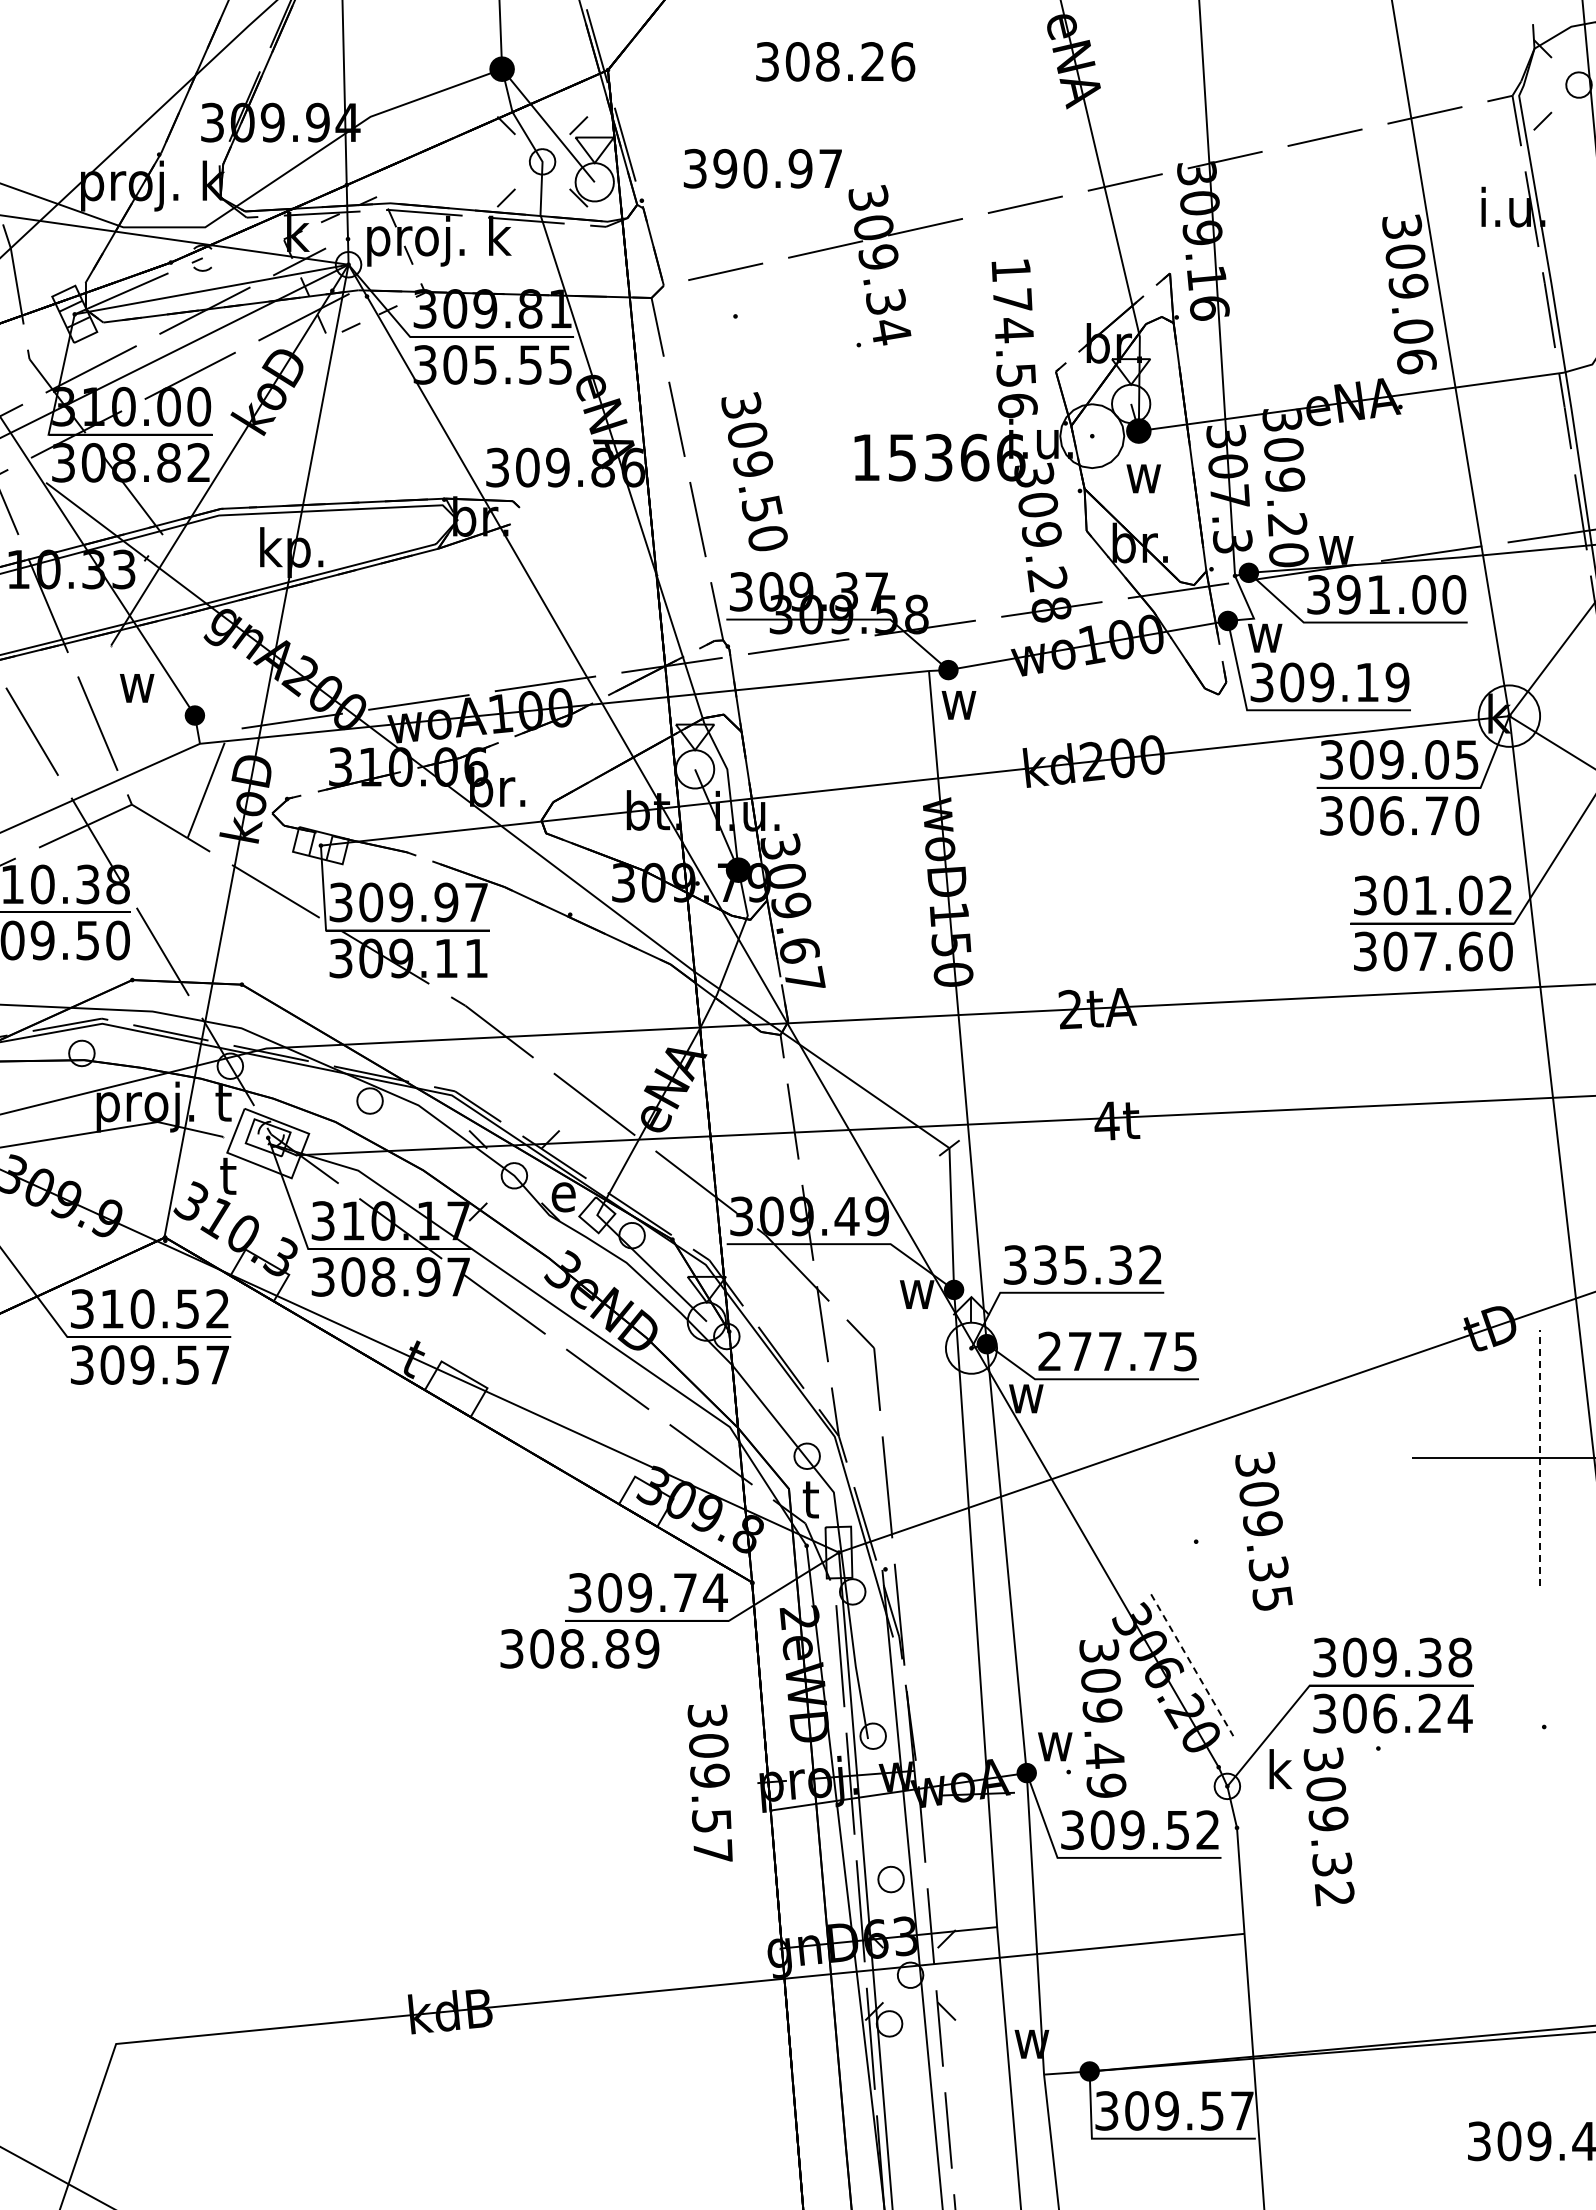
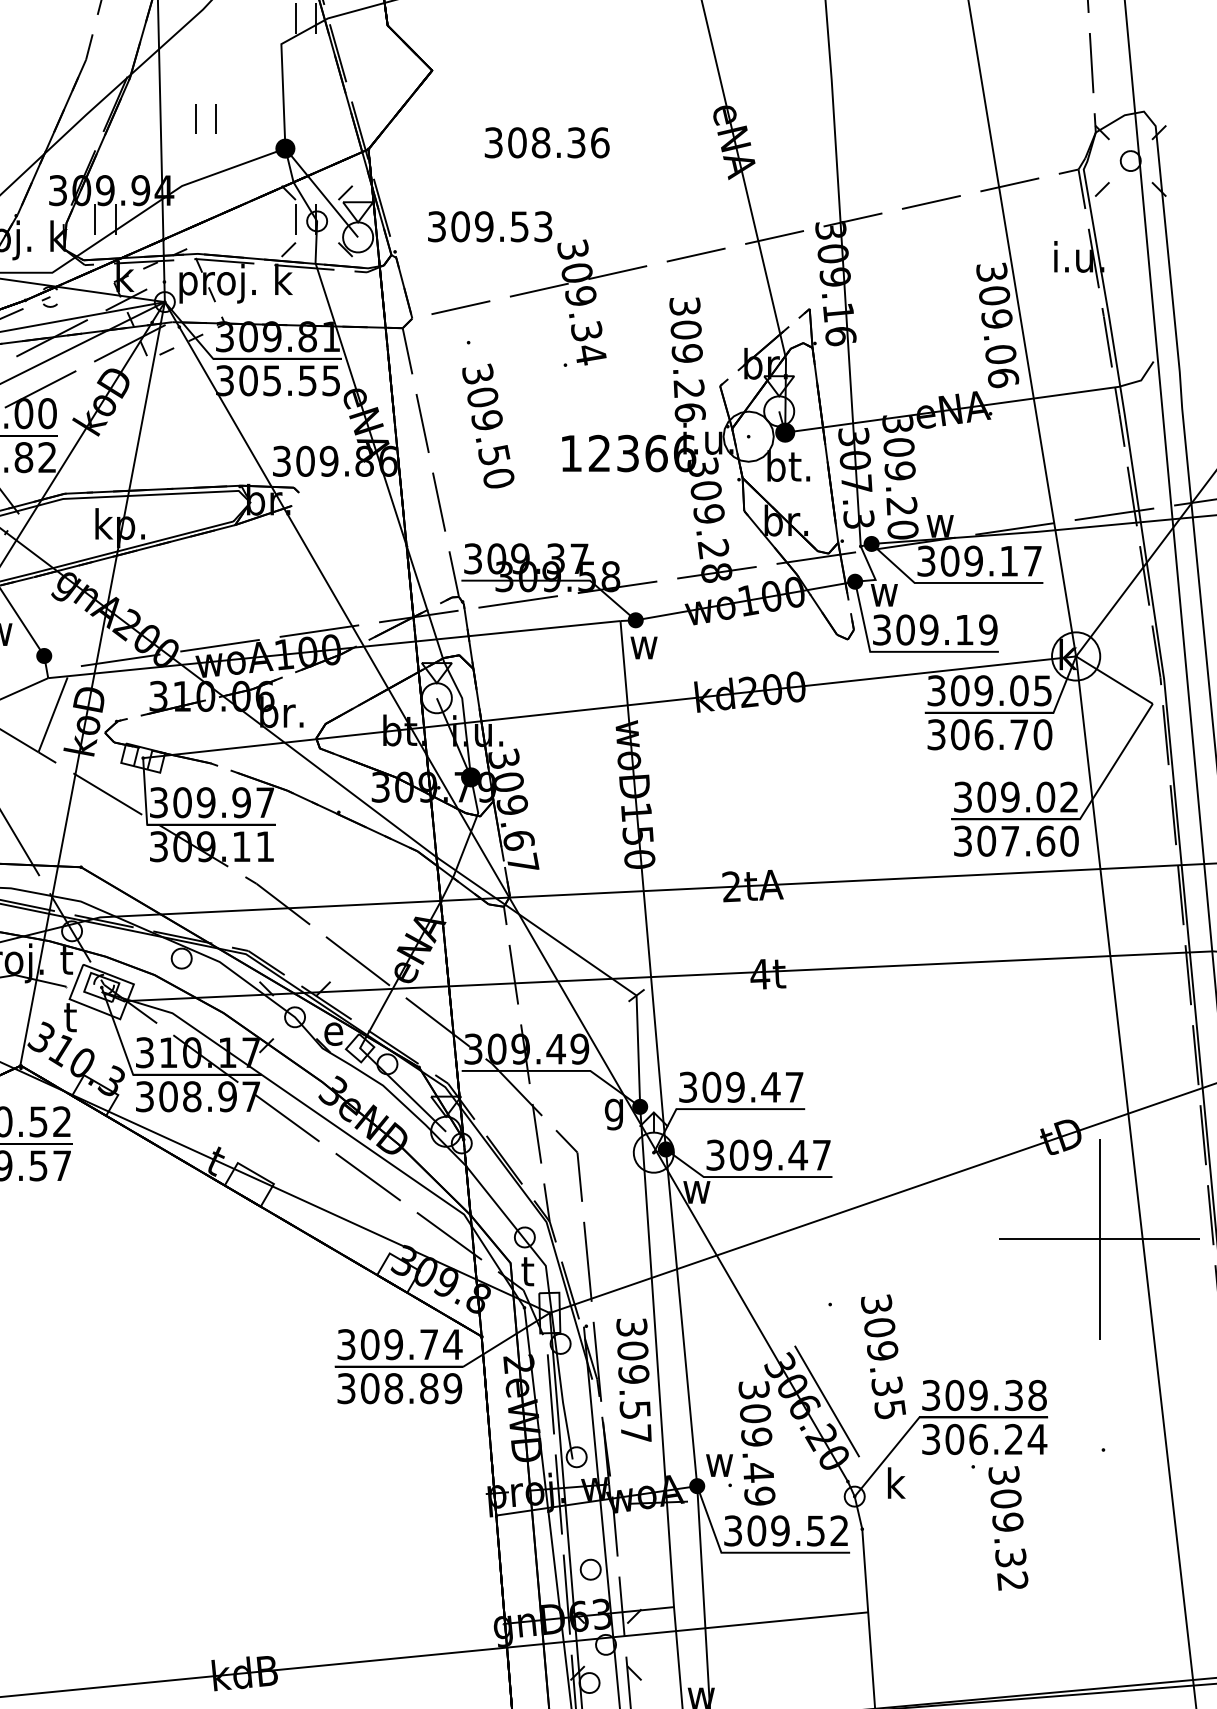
text: (872, 61) -> (576, 142), 308.26 -> 308.36
hatch: (400, 95) -> (205, 169), added
text: (777, 168) -> (501, 226), 390.97 -> 309.53
text: (1013, 322) -> (686, 347), 174.56 -> 309.26
text: (901, 457) -> (598, 453), 15366 -> 12366
text: (754, 471) -> (488, 425), moved
text: (1143, 473) -> (788, 465), w -> bt.
text: (1401, 594) -> (991, 560), 391.00 -> 309.17
text: (1425, 895) -> (1010, 797), 301.02 -> 309.02
text: (1097, 1264) -> (752, 1086), 335.32 -> 309.47
text: (916, 1299) -> (610, 1114), w -> g
text: (1117, 1351) -> (768, 1155), 277.75 -> 309.47
line: (1539, 1458) -> (1099, 1239), dashed -> solid
text: (1263, 1531) -> (883, 1356), moved
text: (579, 1648) -> (399, 1388), moved
line: (1192, 1665) -> (827, 1401), dashed -> solid
text: (709, 1782) -> (633, 1379), moved
text: (1328, 1826) -> (1007, 1528), moved

